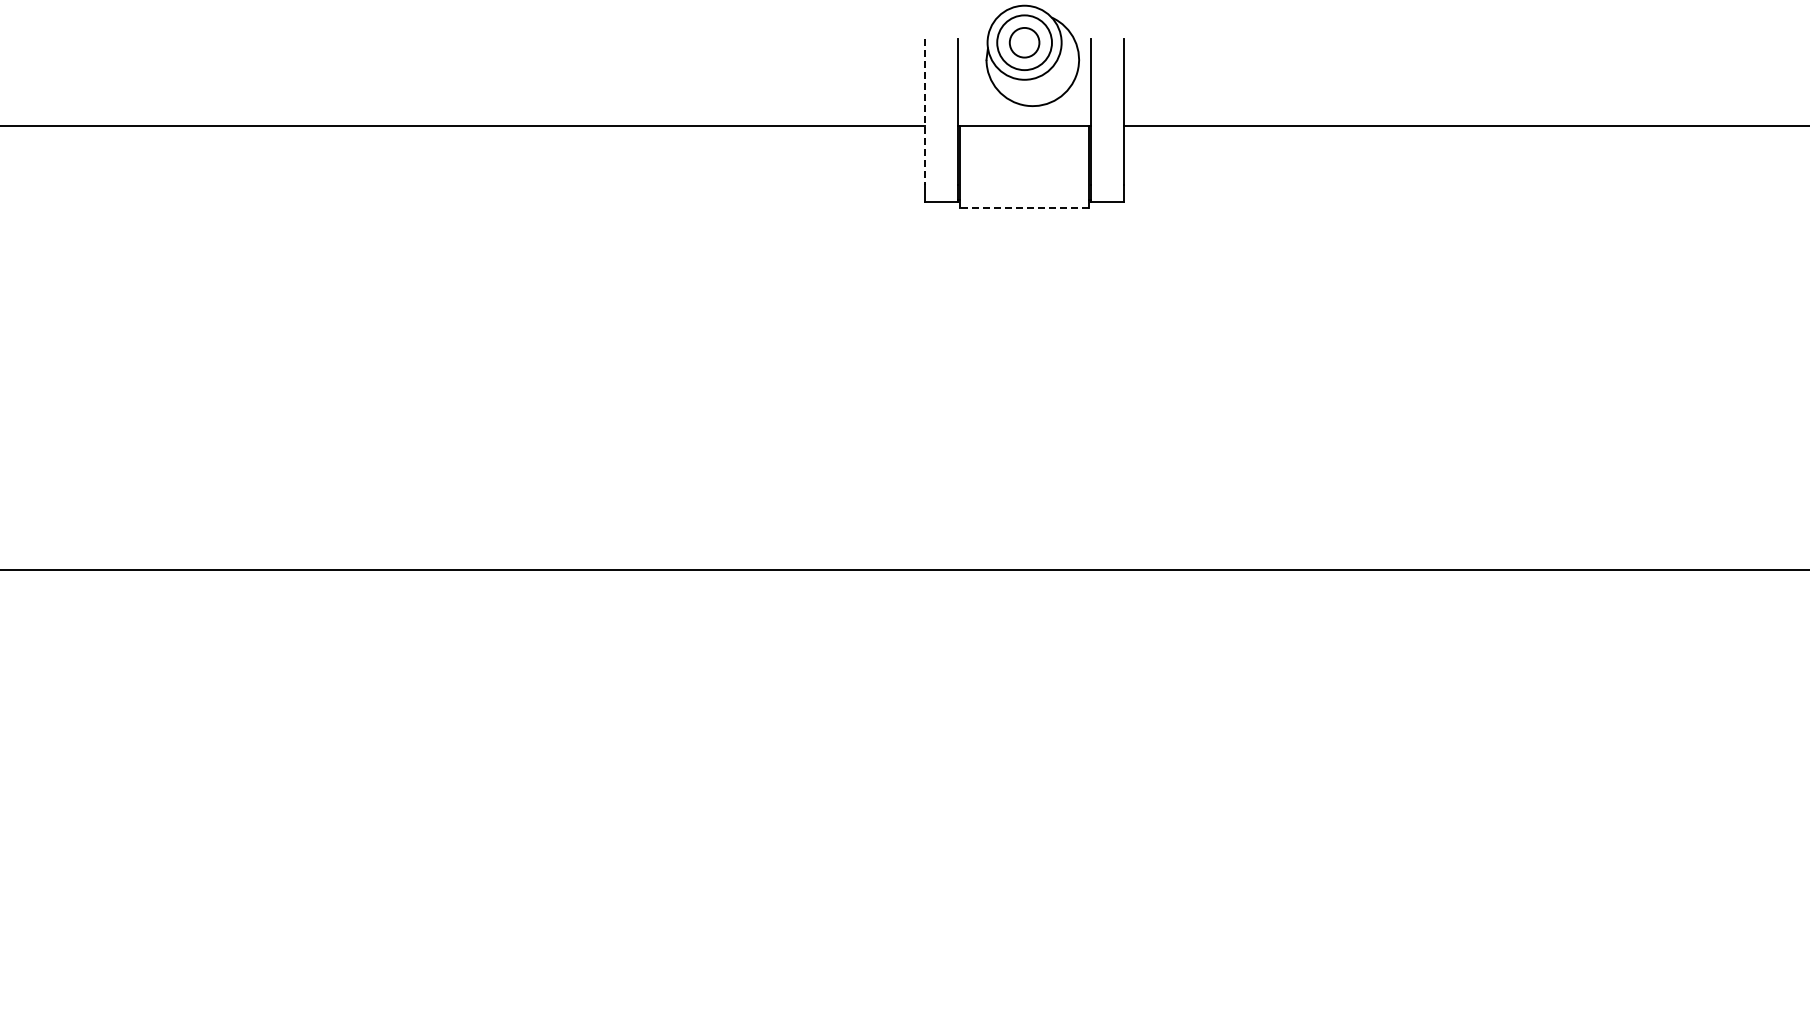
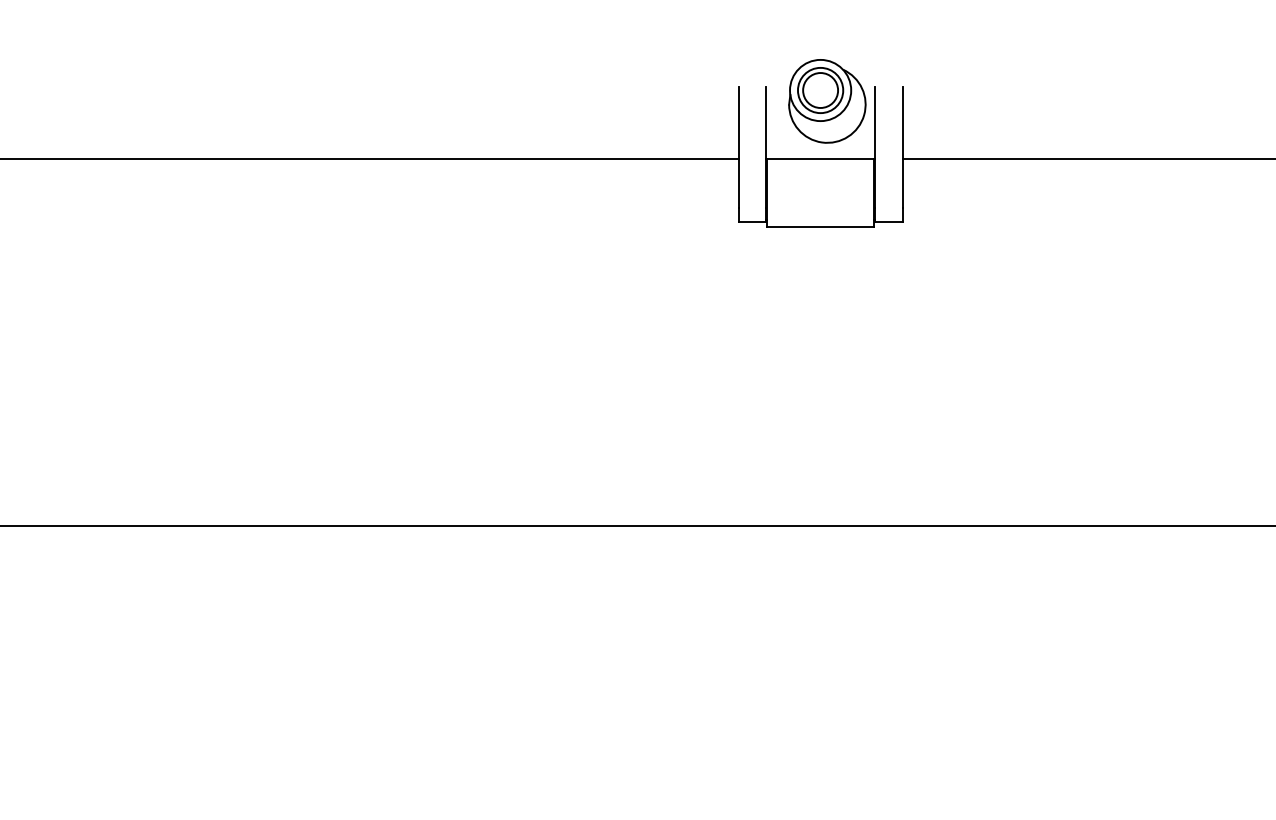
circle: (1024, 42) -> (820, 90), size x1.43
line: (925, 111) -> (738, 147), dashed -> solid
line: (1024, 208) -> (820, 227), dashed -> solid

